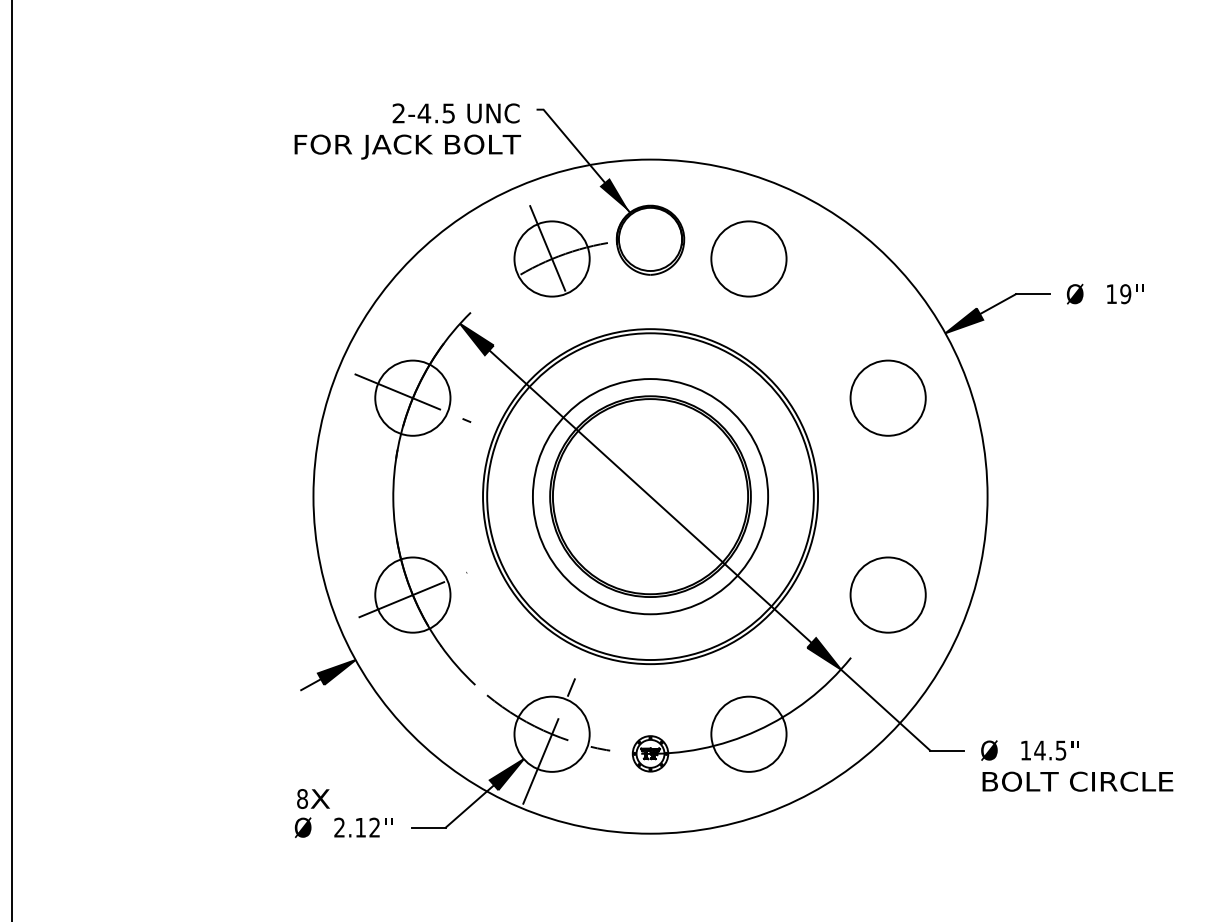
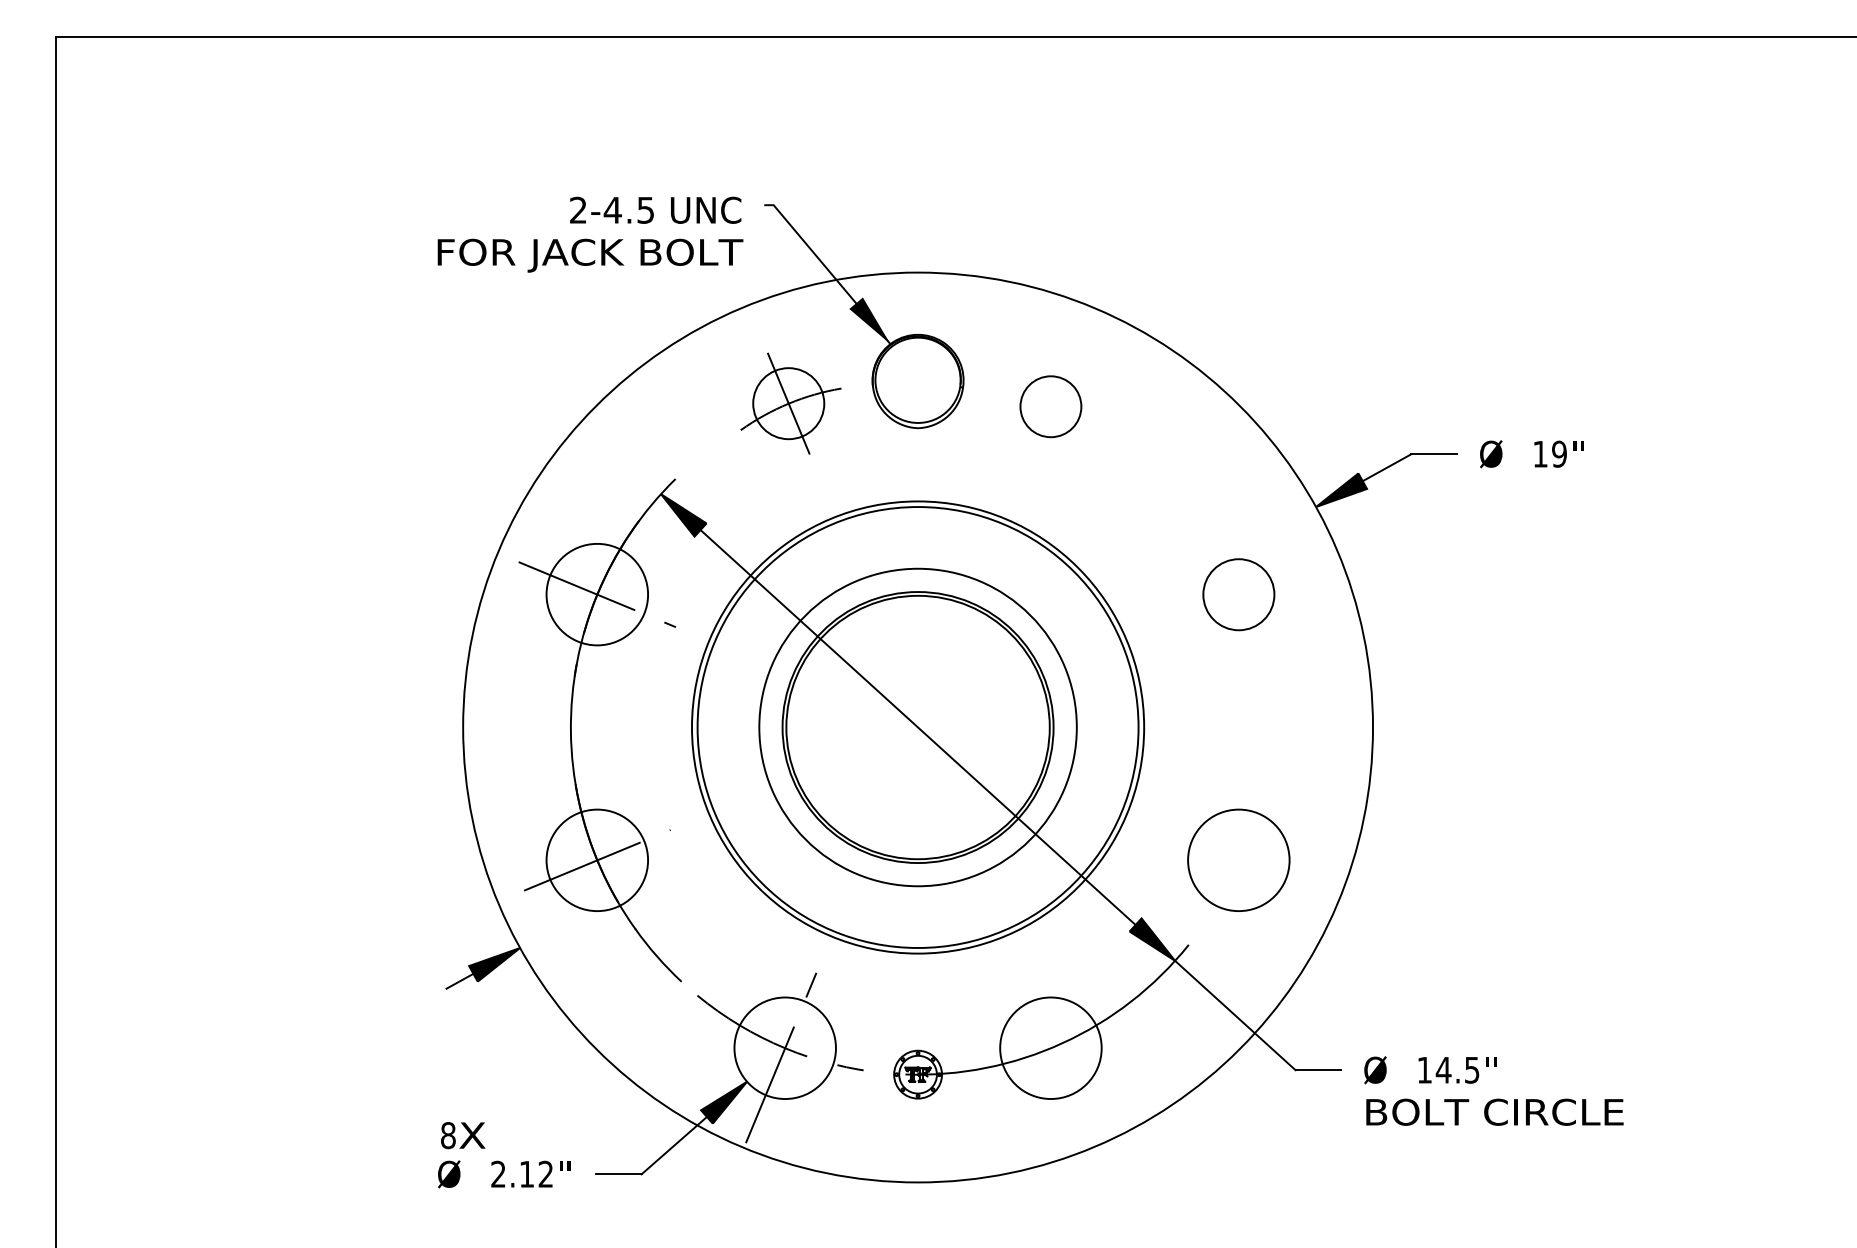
part: (560, 251) -> (796, 396), size x0.7
circle: (748, 258) -> (1050, 406), size x0.6
circle: (887, 398) -> (1238, 594), size x0.7

